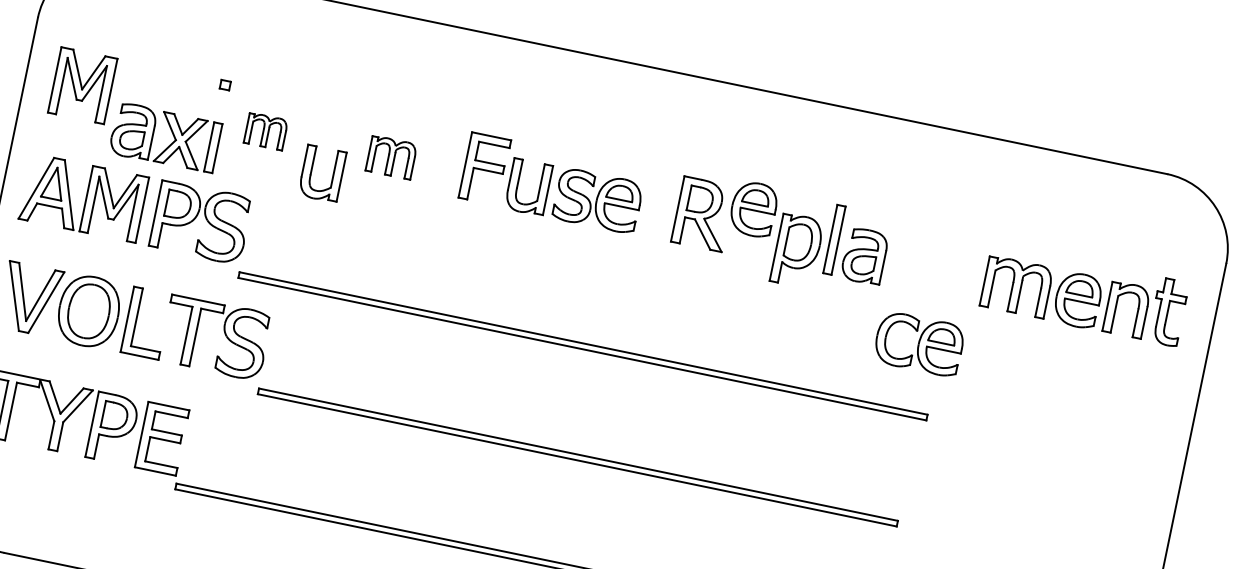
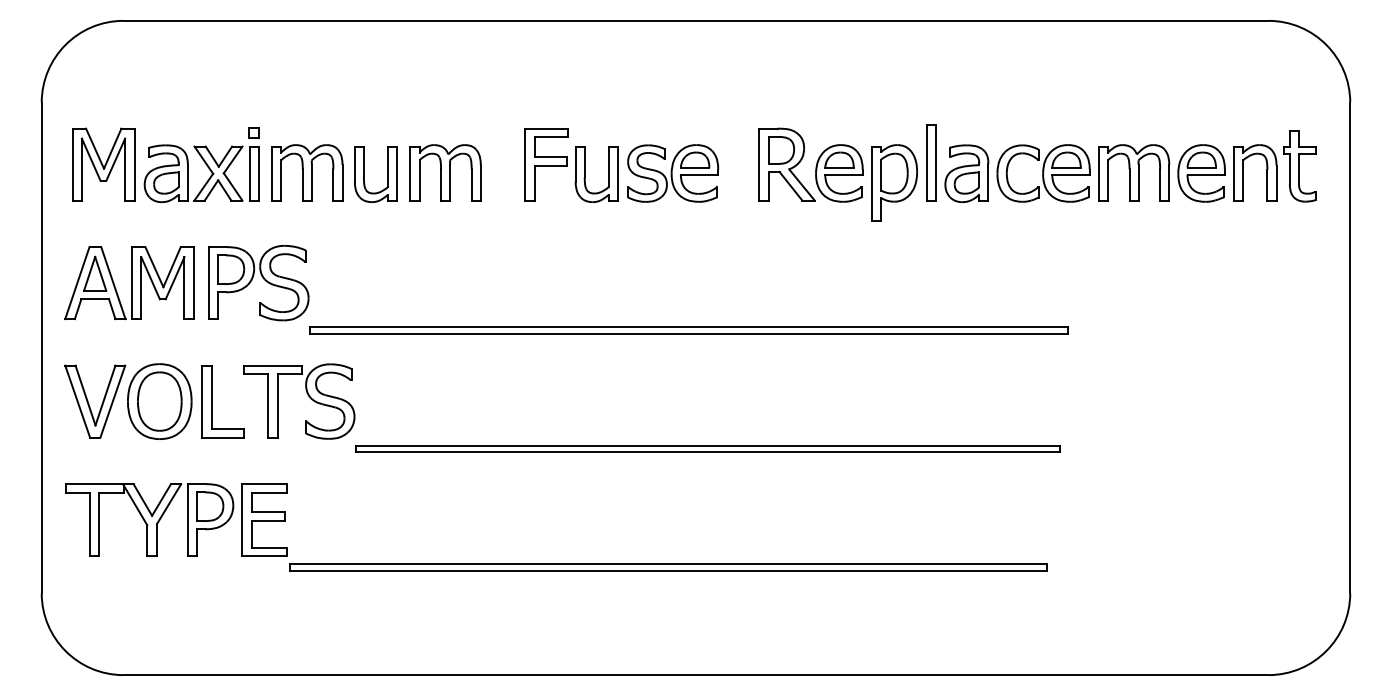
part: (266, 131) -> (307, 172), size x1.67
part: (171, 133) -> (207, 167), moved
part: (391, 157) -> (445, 172), size x1.43
part: (311, 171) -> (364, 174), moved
part: (753, 209) -> (839, 173), moved
part: (919, 344) -> (1043, 173), moved

